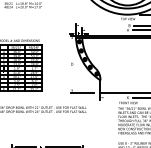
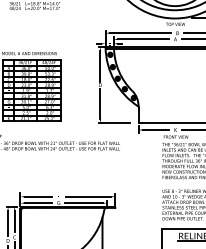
line: (101, 25) -> (139, 33), added
line: (103, 30) -> (142, 39), added
line: (72, 50) -> (100, 66), added
line: (72, 78) -> (100, 103), added
line: (113, 98) -> (155, 130), added

